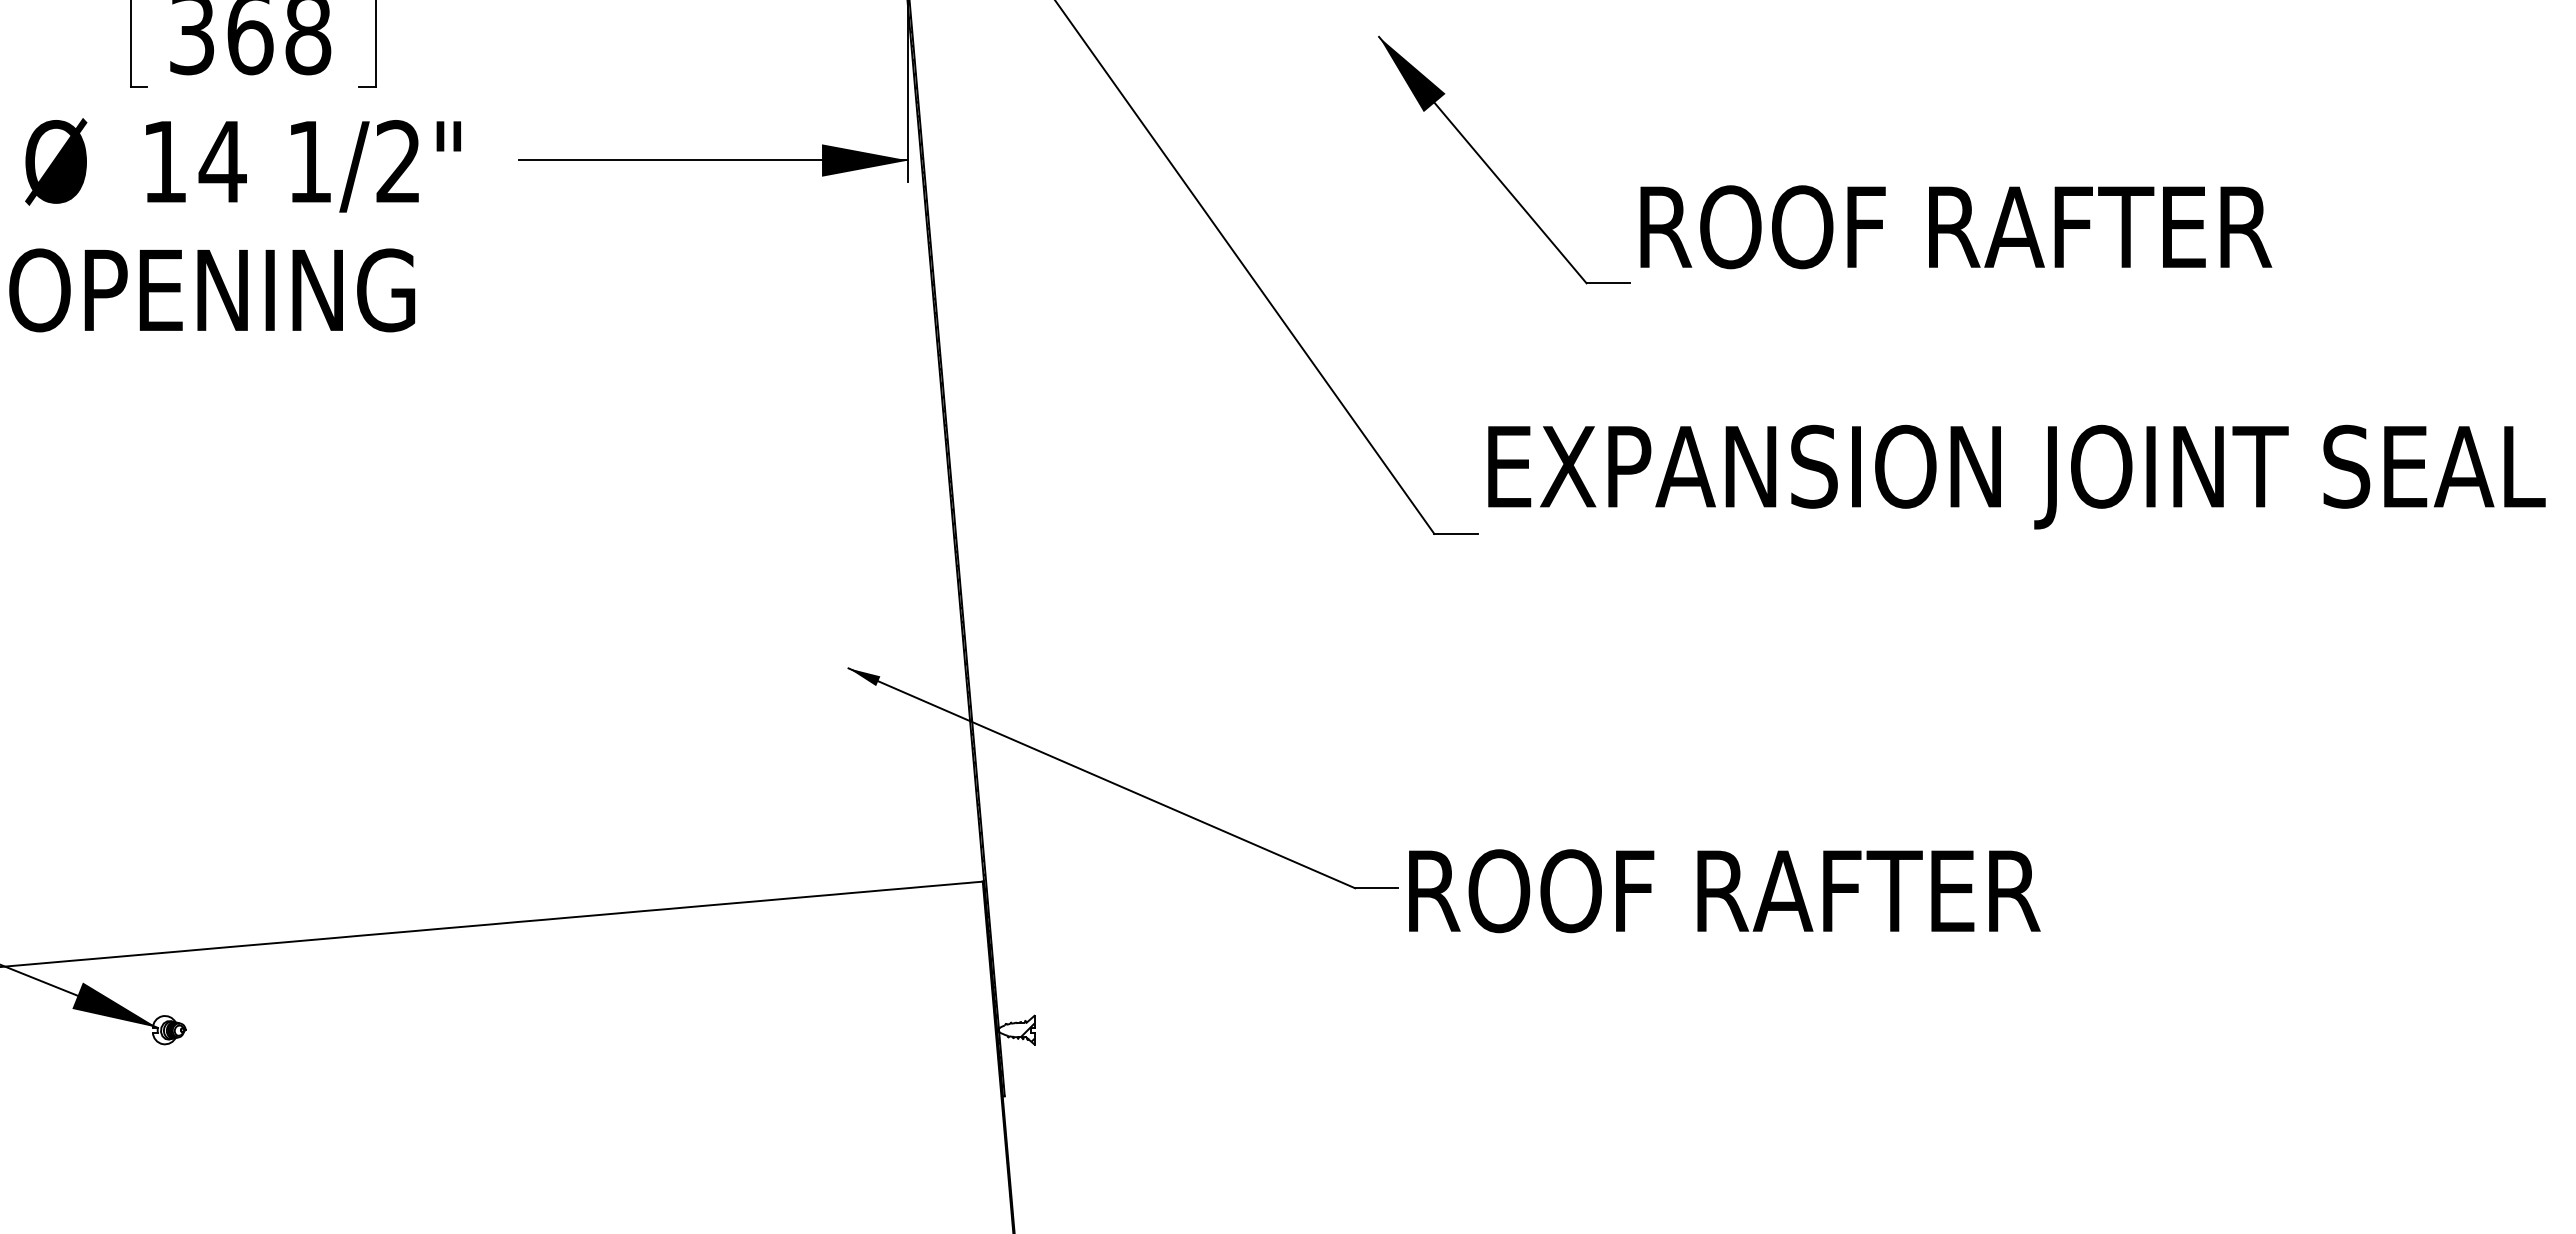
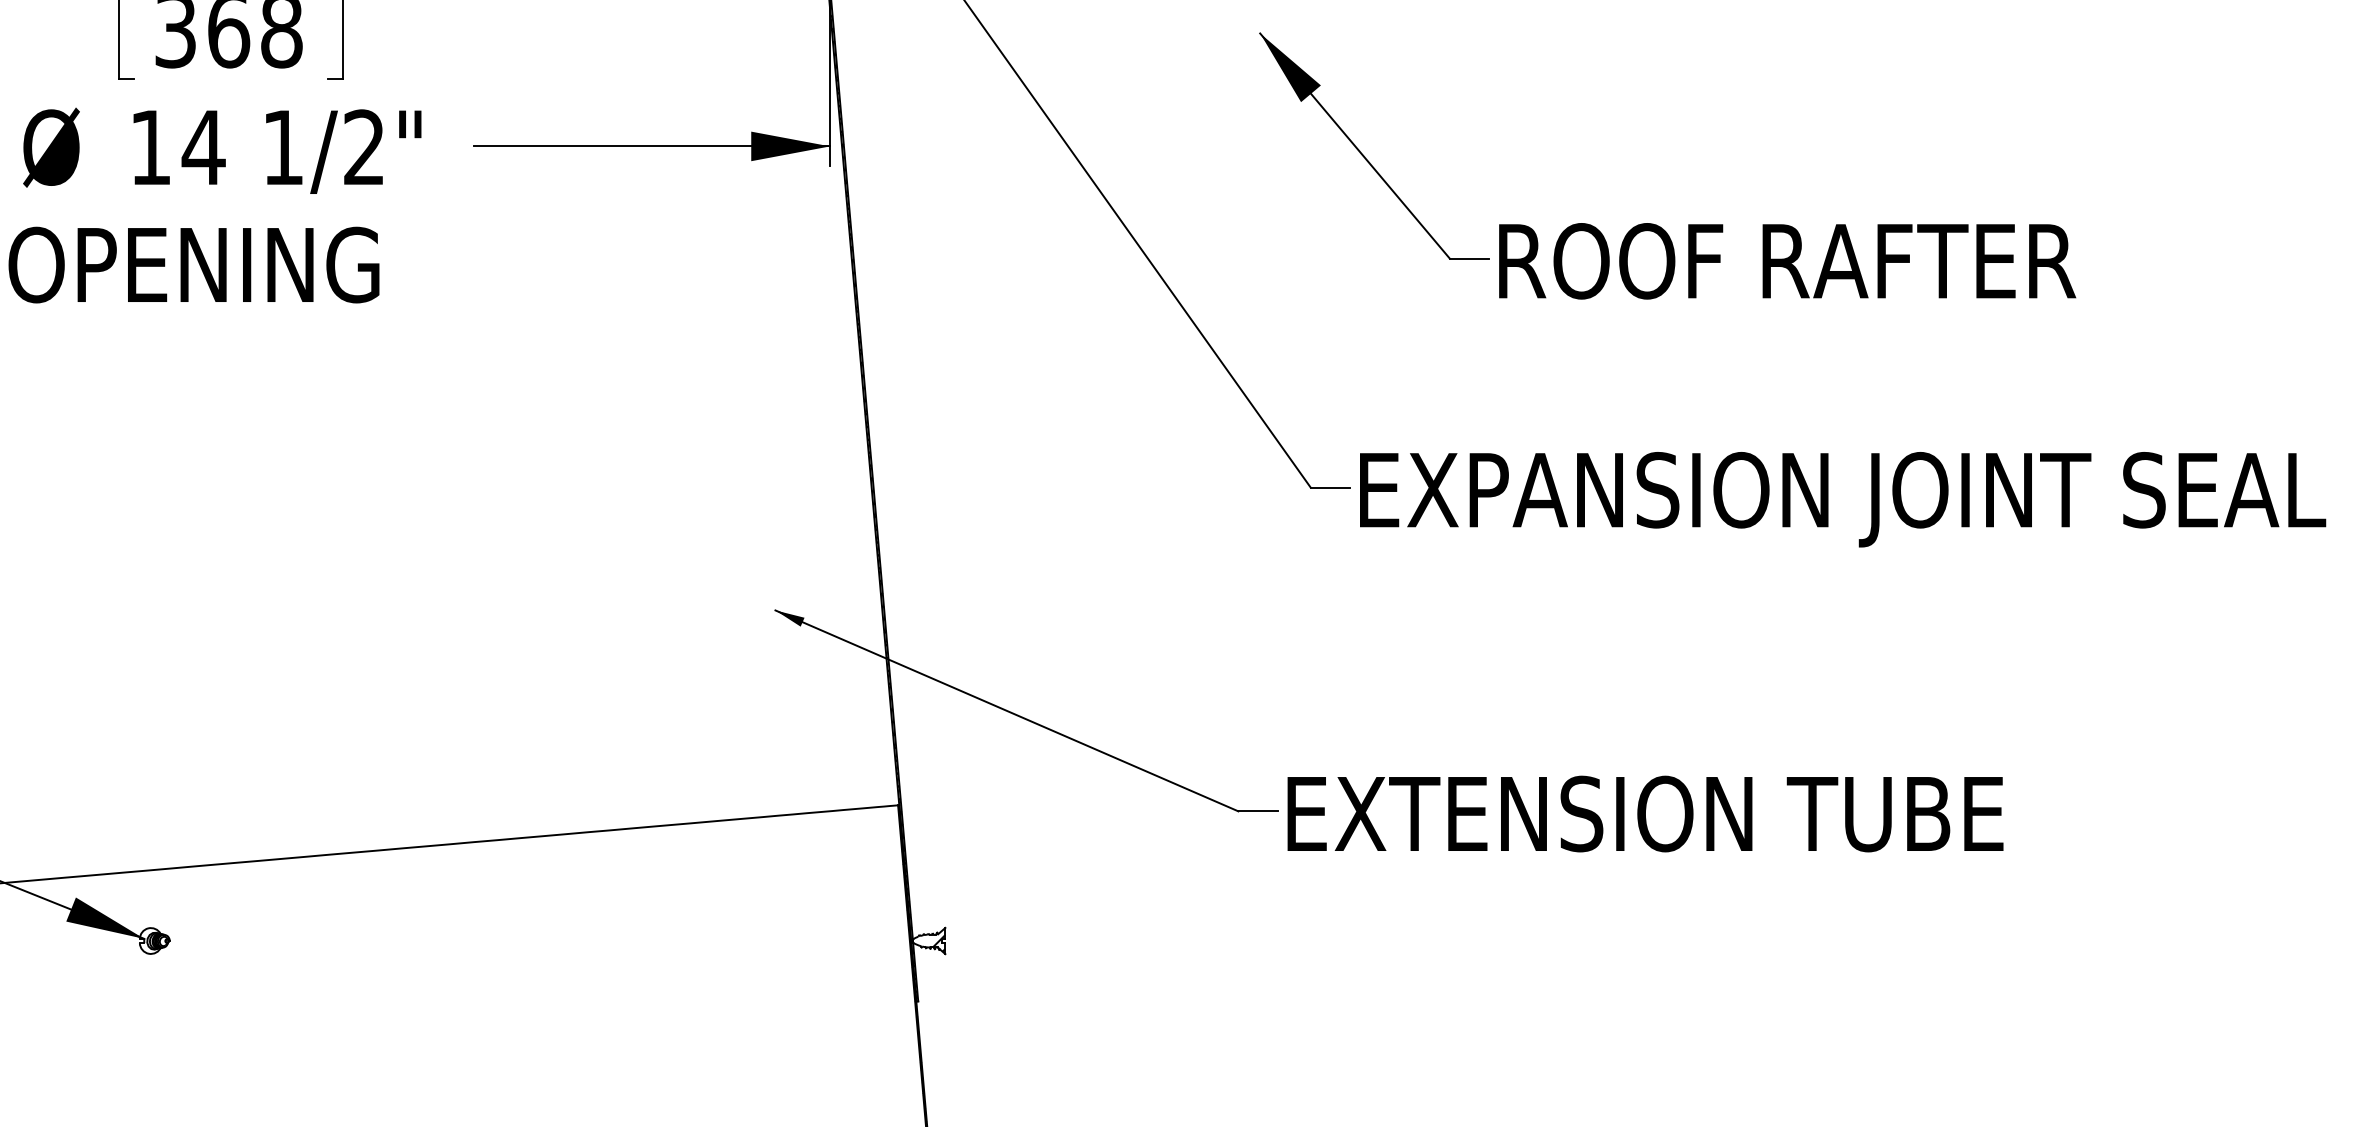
text: (1956, 227) -> (1787, 261), moved
text: (2016, 476) -> (1842, 499), moved
text: (1805, 891) -> (1649, 814), ROOF RAFTER -> EXTENSION TUBE

